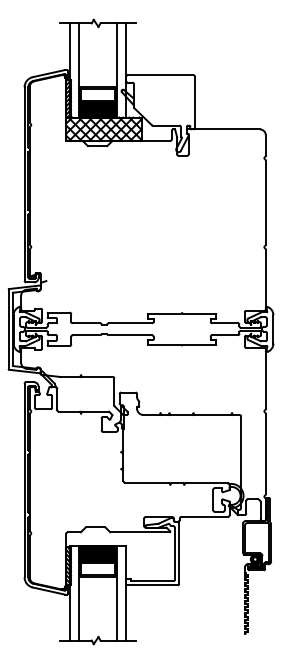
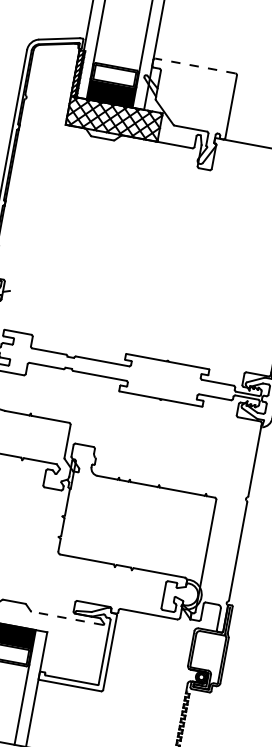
line: (160, 75) -> (195, 66), solid -> dashed
line: (139, 532) -> (66, 618), solid -> dashed

